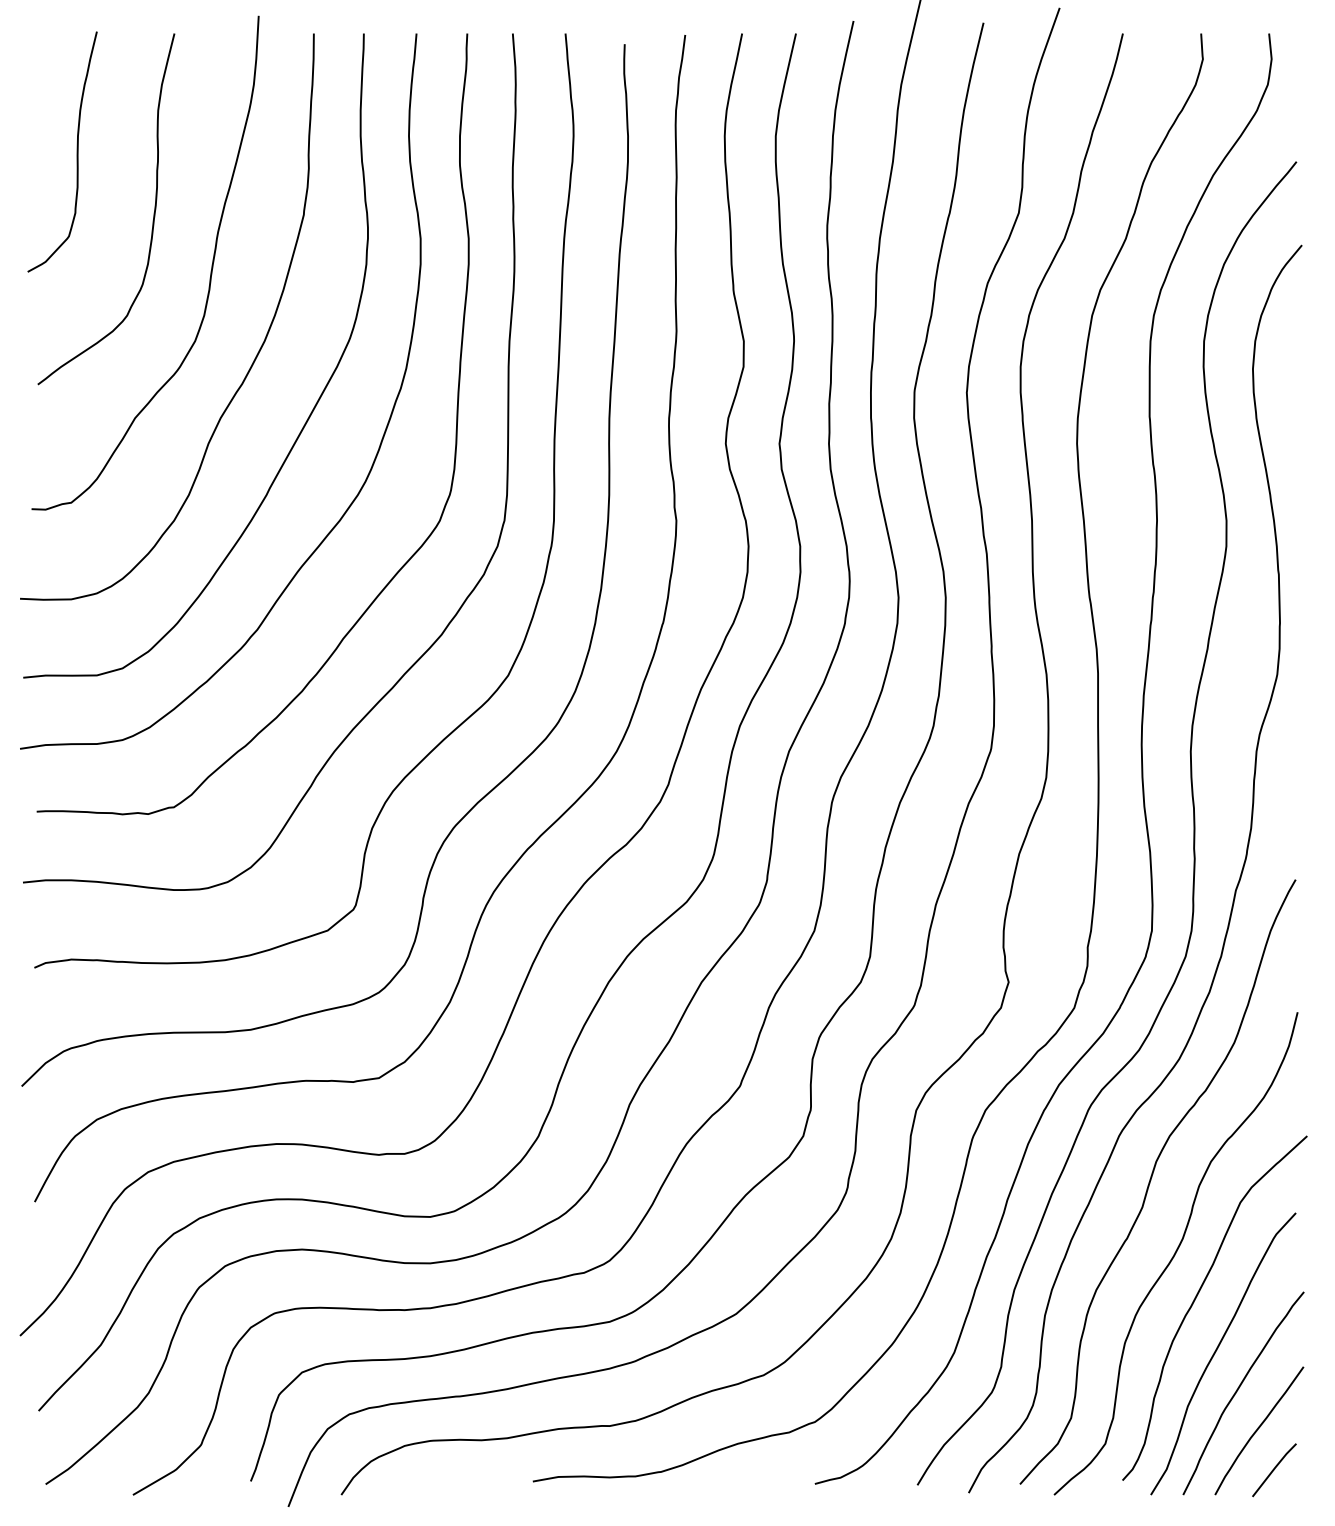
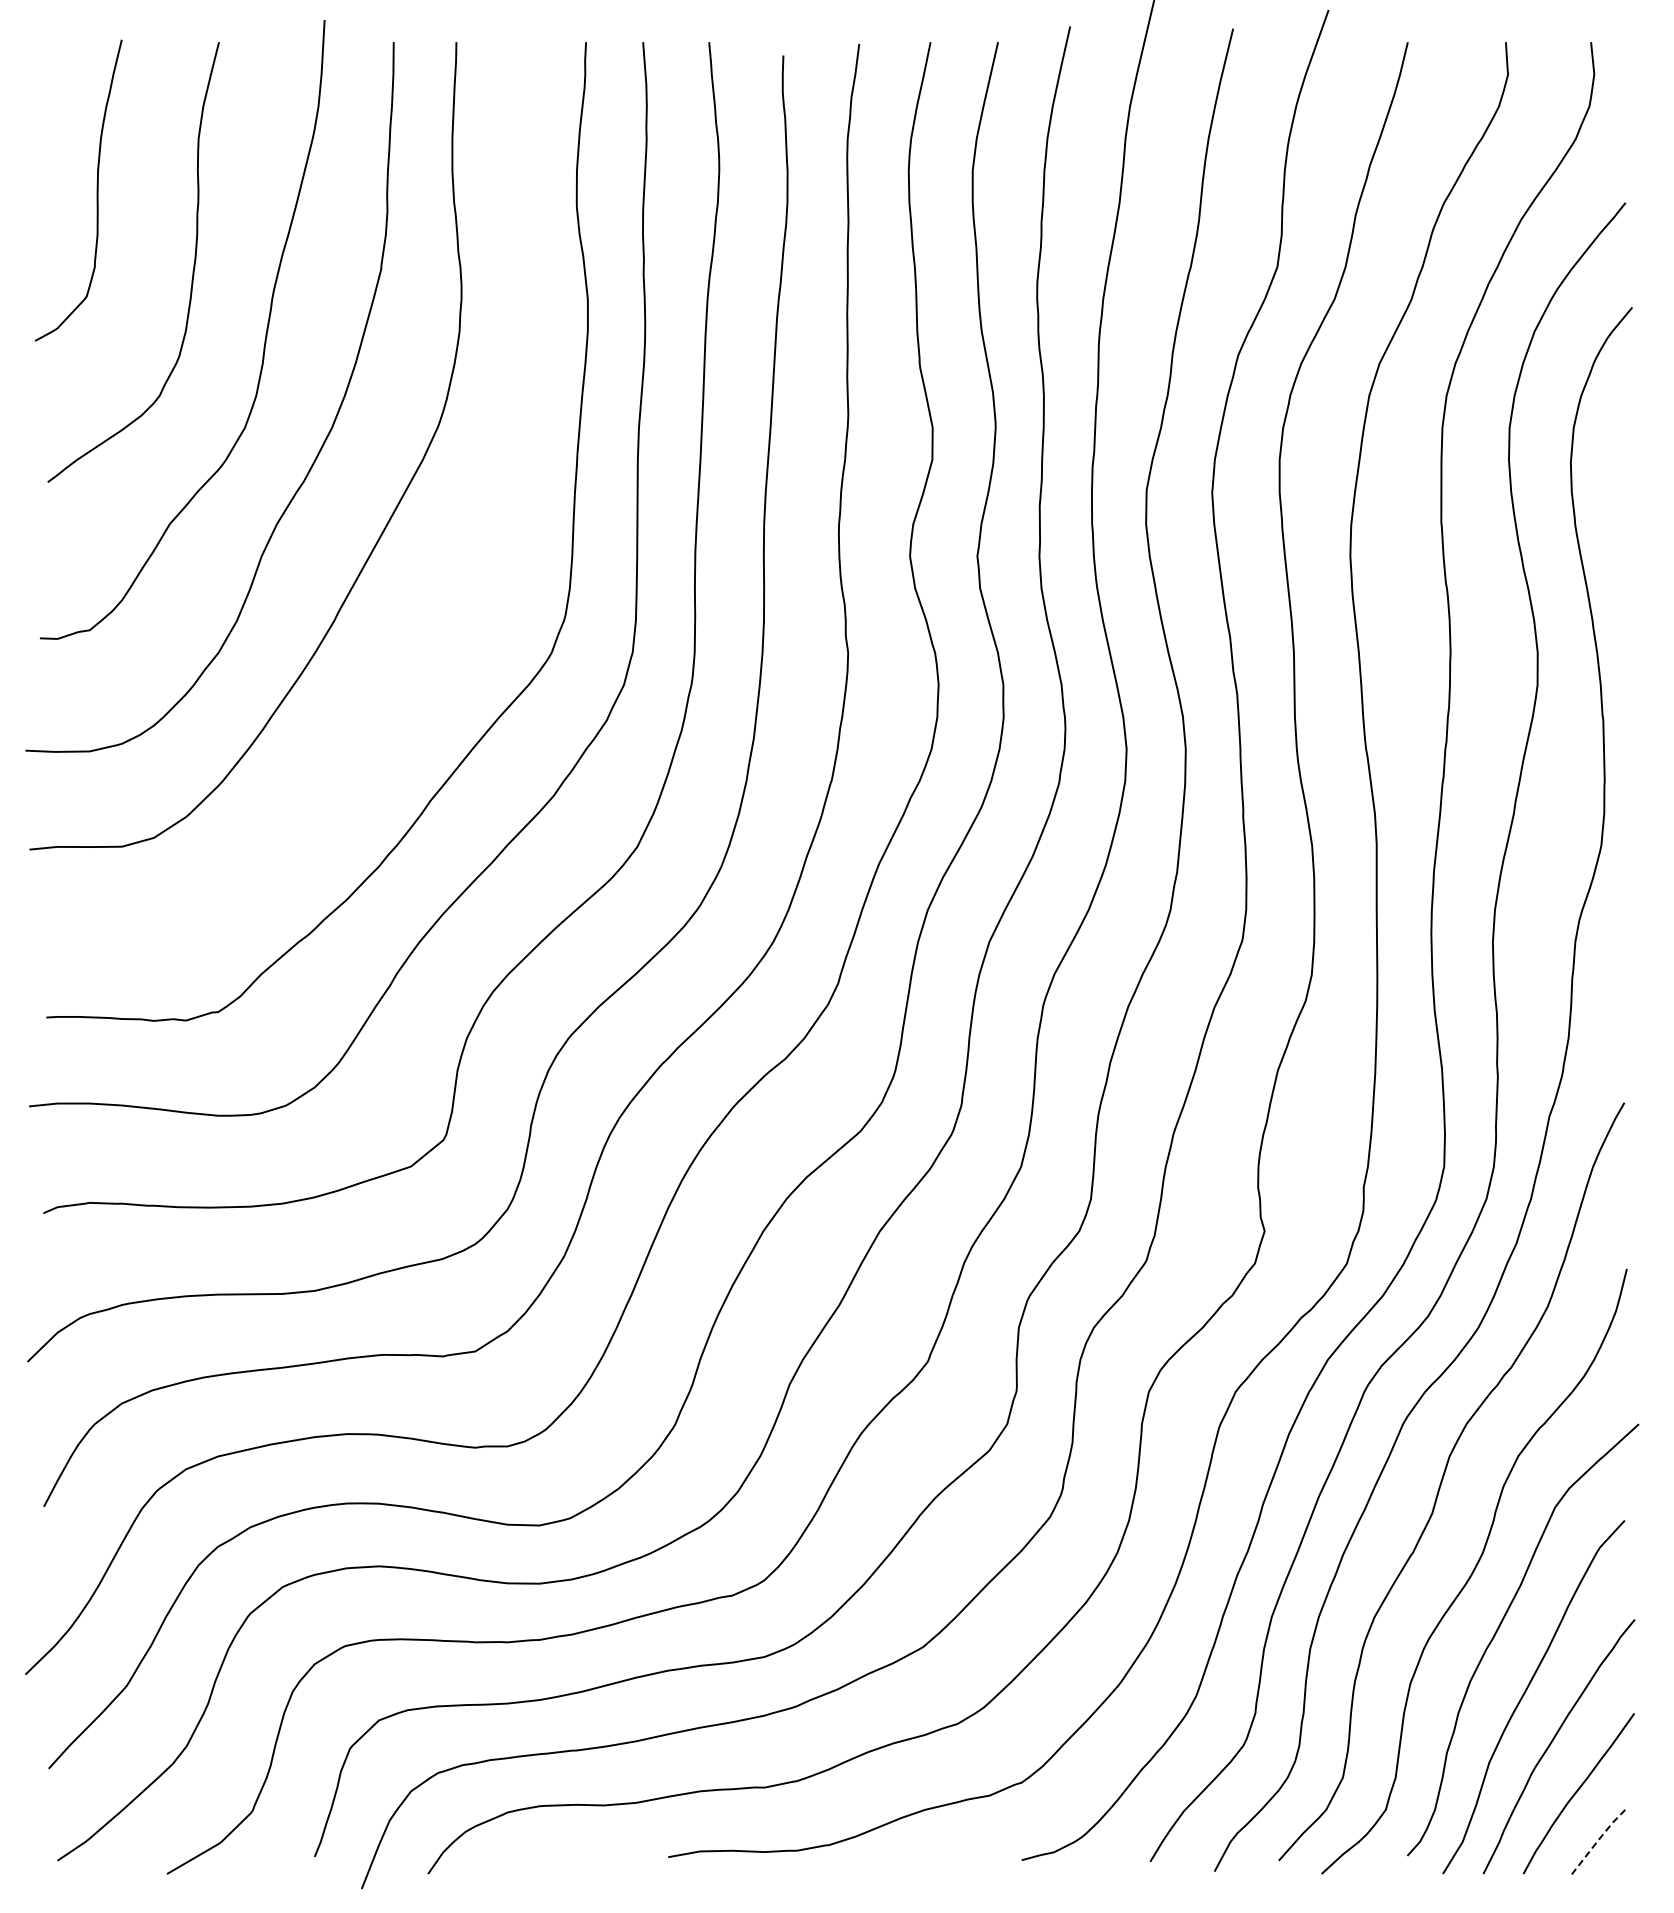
curve: (379, 443) -> (476, 556), removed
line: (1274, 1469) -> (1597, 1841), solid -> dashed

